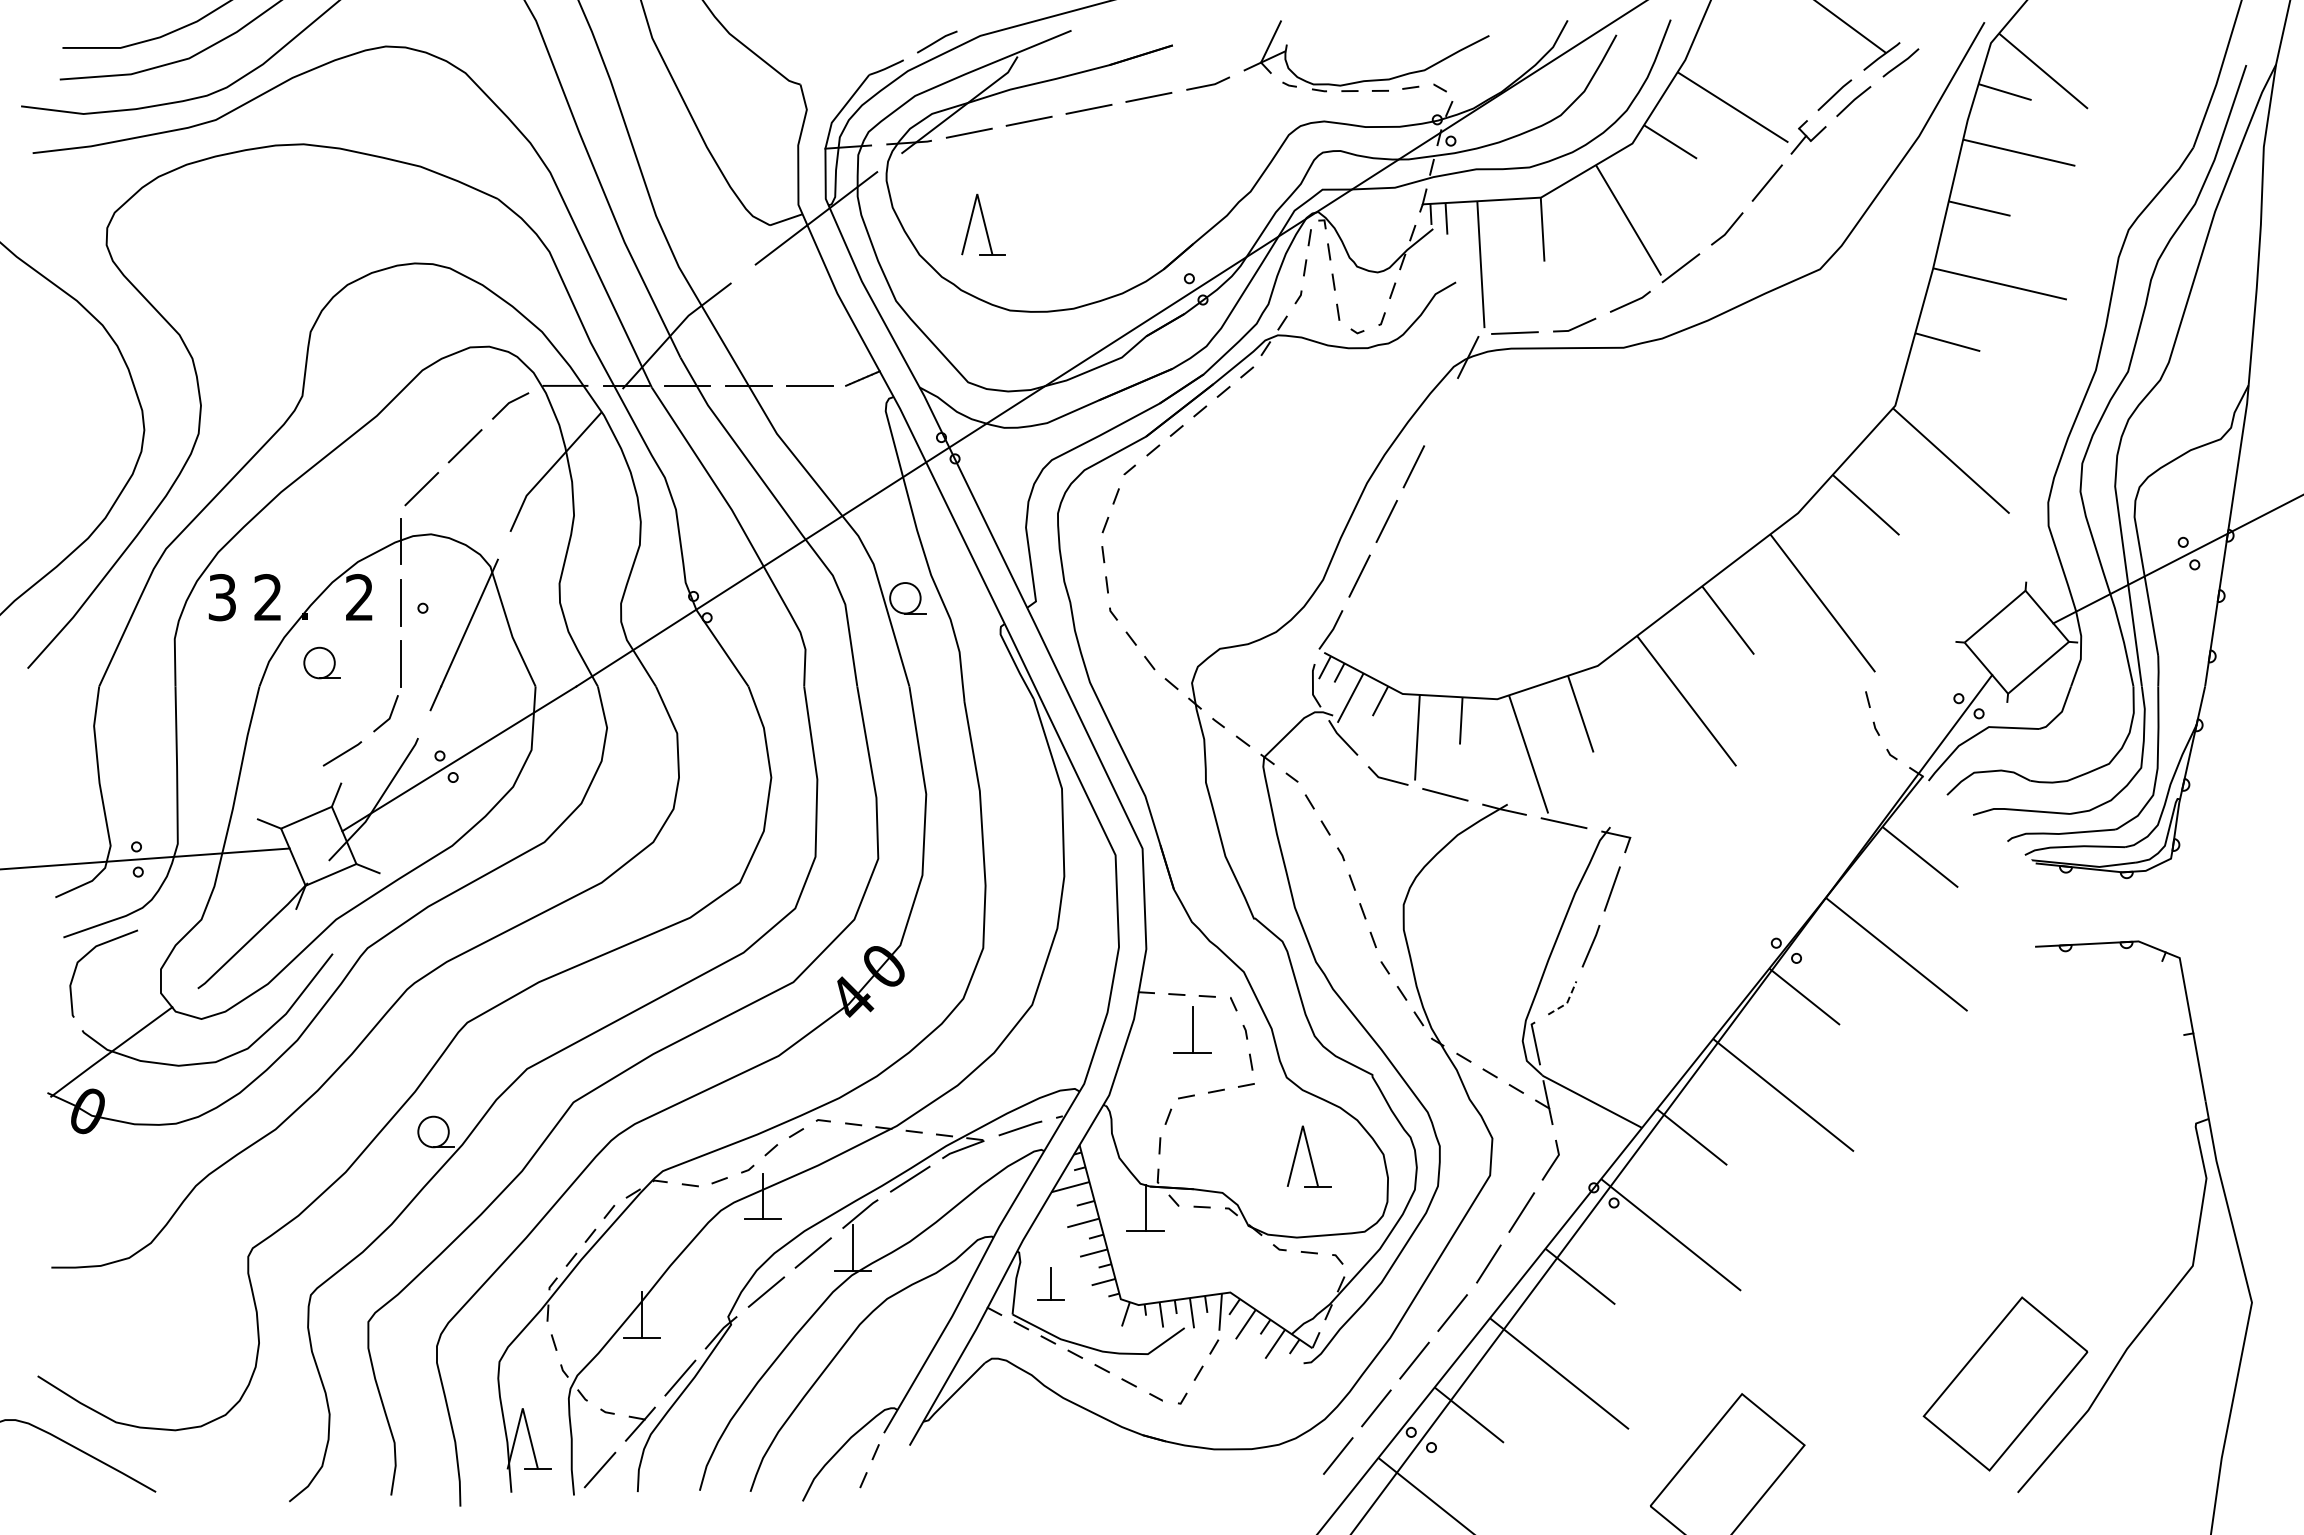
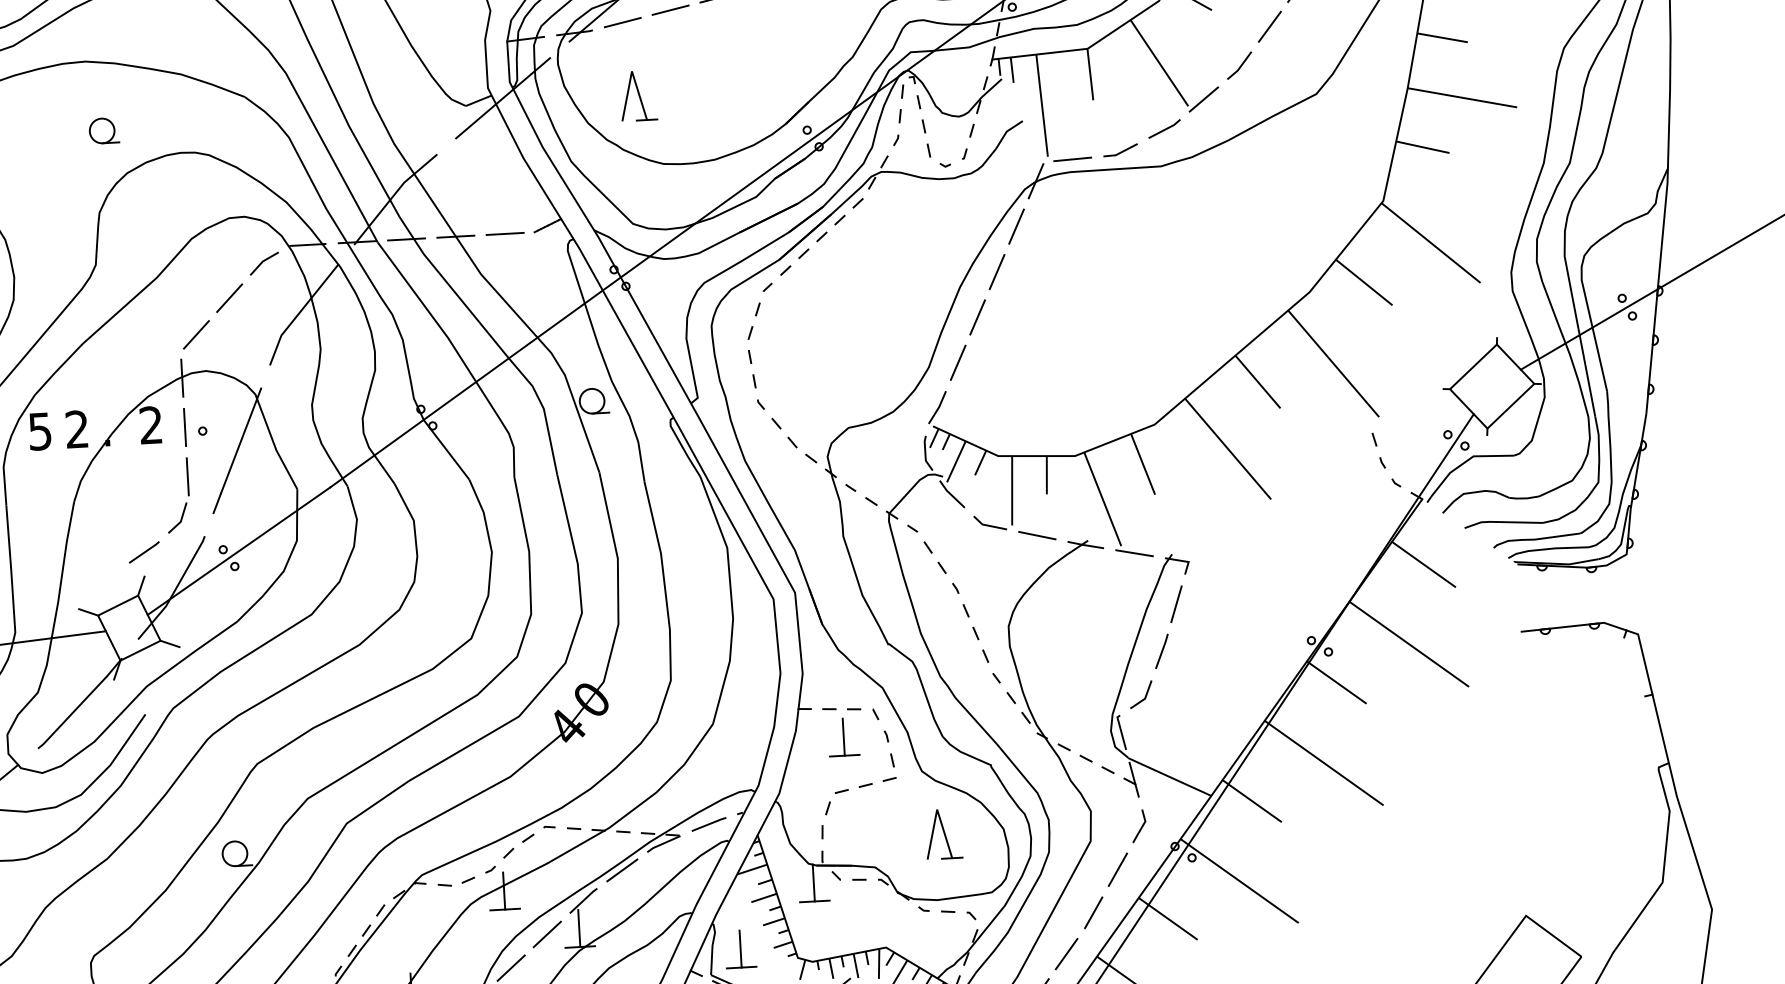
line: (1440, 411) -> (1016, 226), added
text: (222, 597) -> (40, 431), 3 -> 5
part: (321, 662) -> (103, 130), moved
line: (1567, 1002) -> (1145, 697), dashed -> solid
part: (1050, 1284) -> (740, 949), size x1.43

